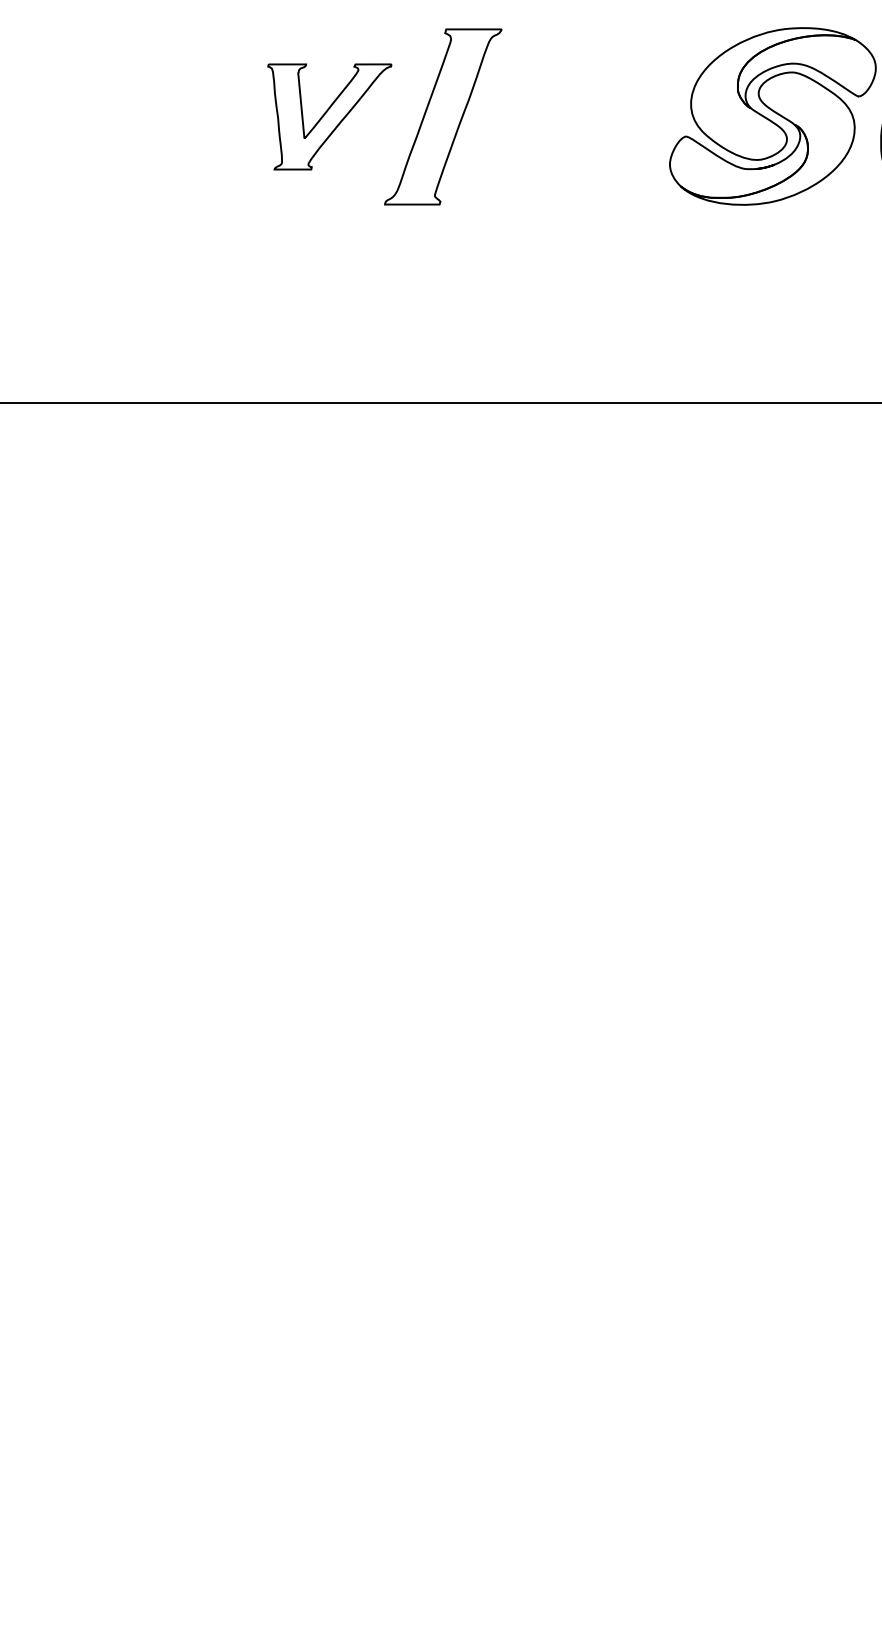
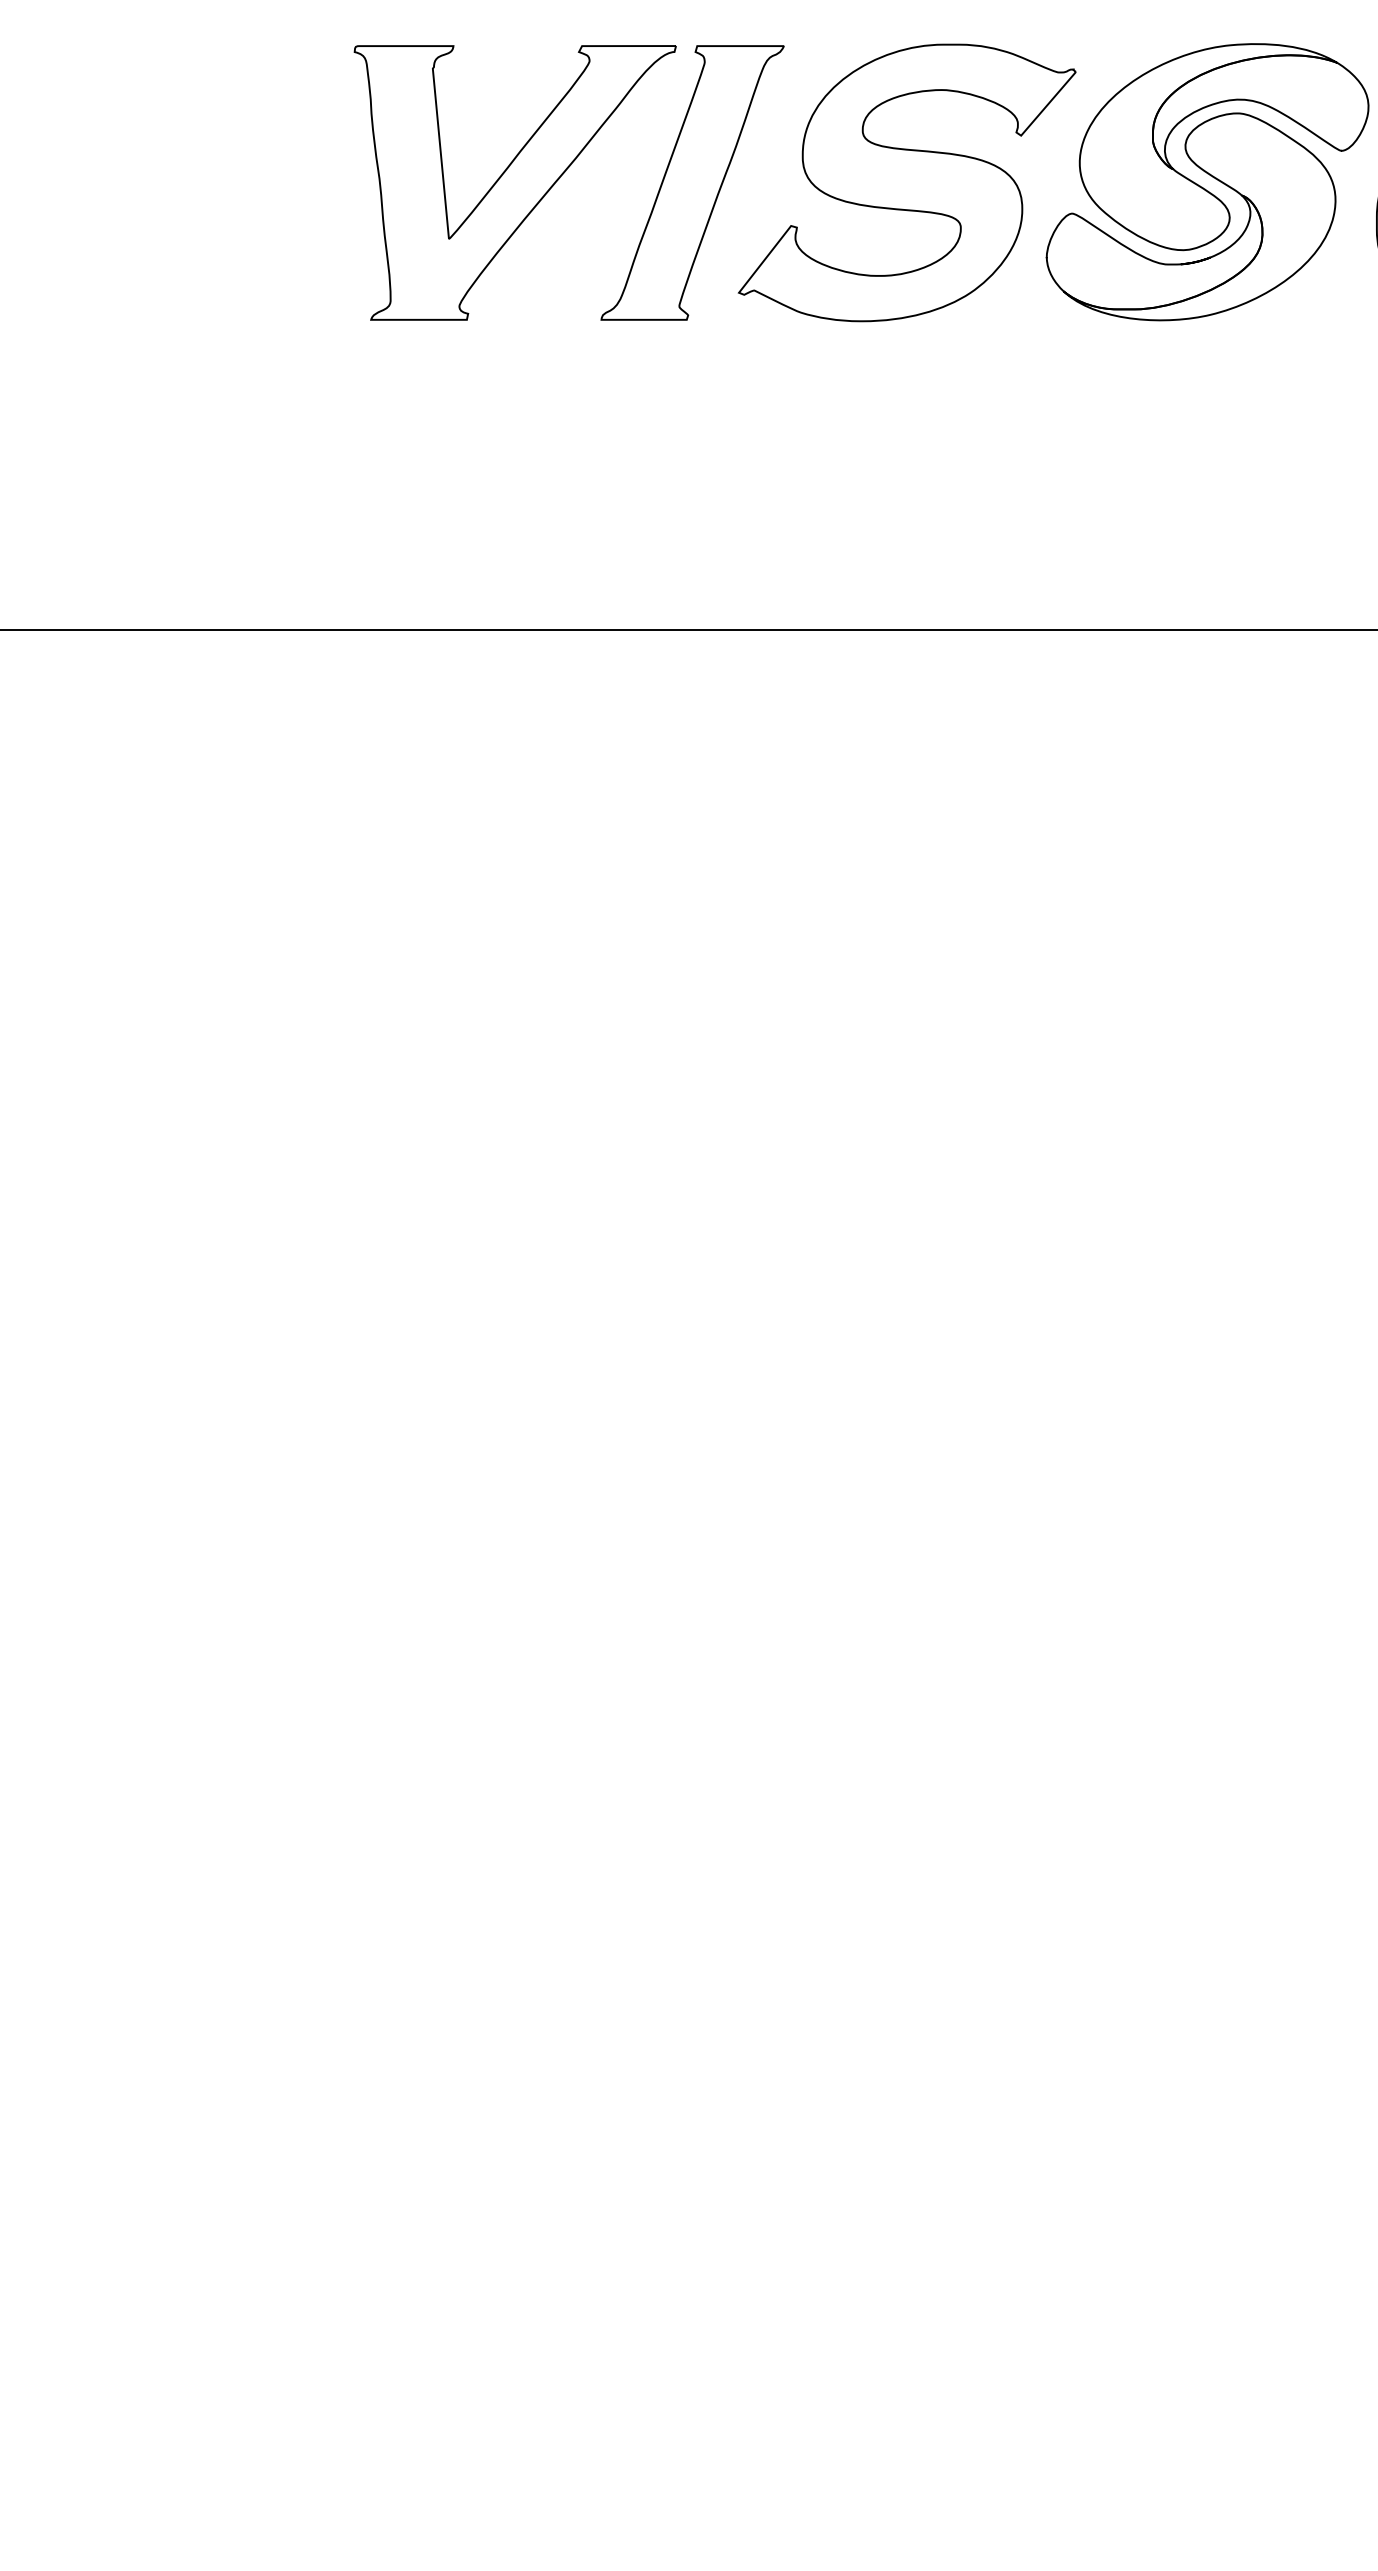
part: (329, 116) -> (514, 182), size x1.67
part: (580, 116) -> (906, 182), added

